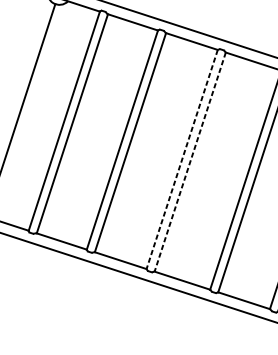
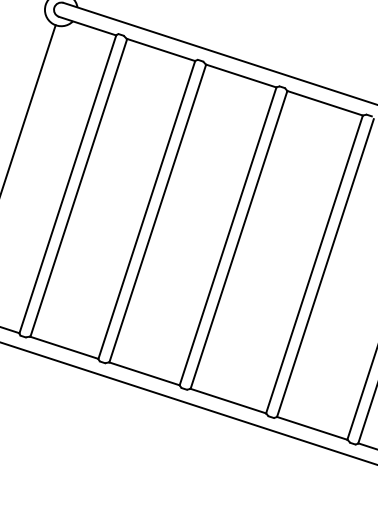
line: (182, 159) -> (228, 236), dashed -> solid
line: (190, 161) -> (239, 239), dashed -> solid

